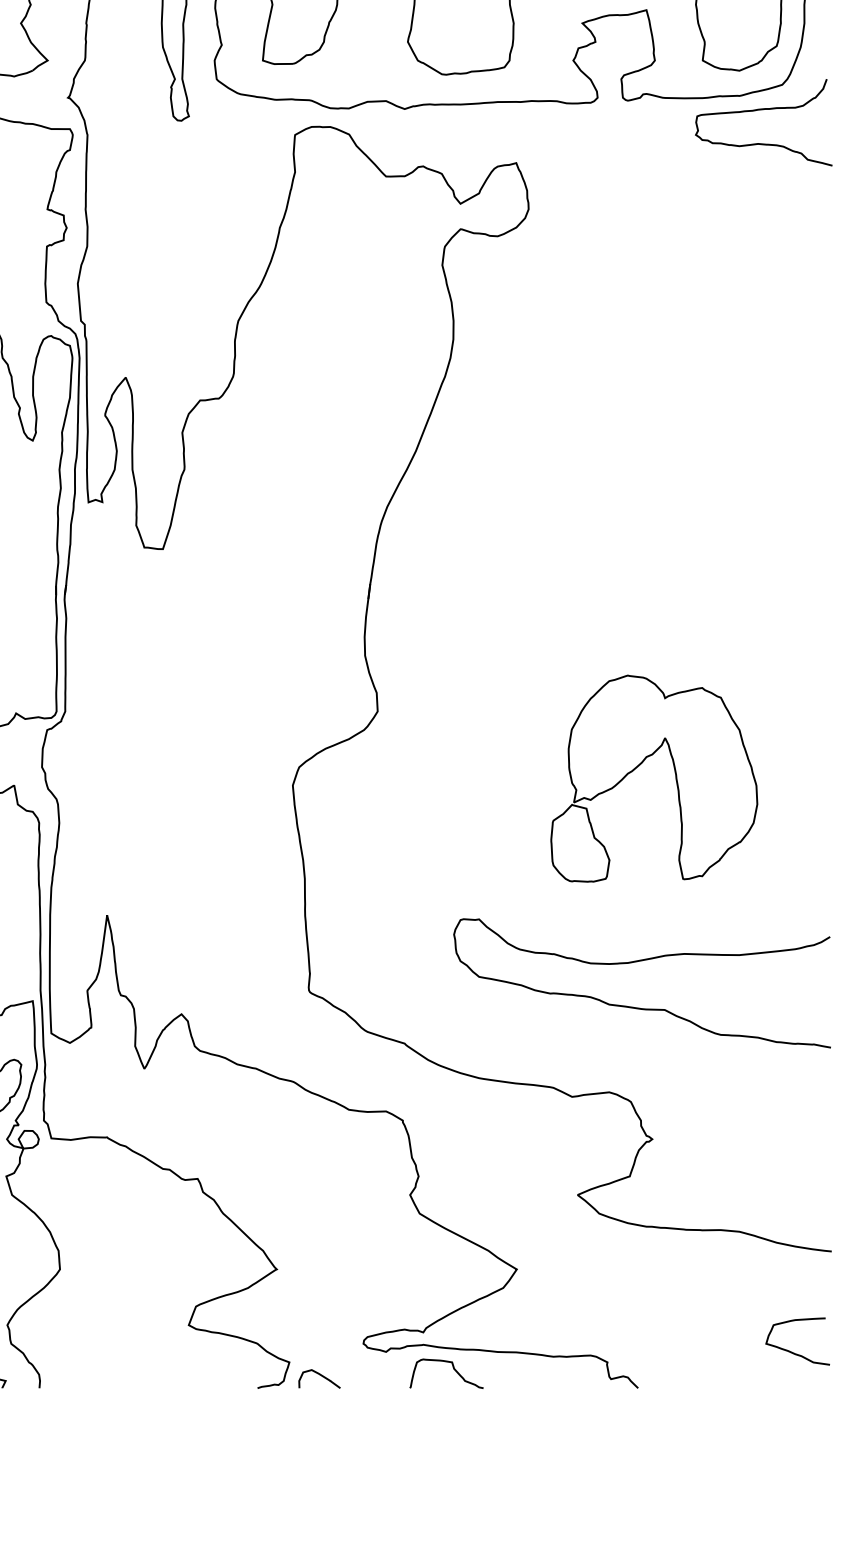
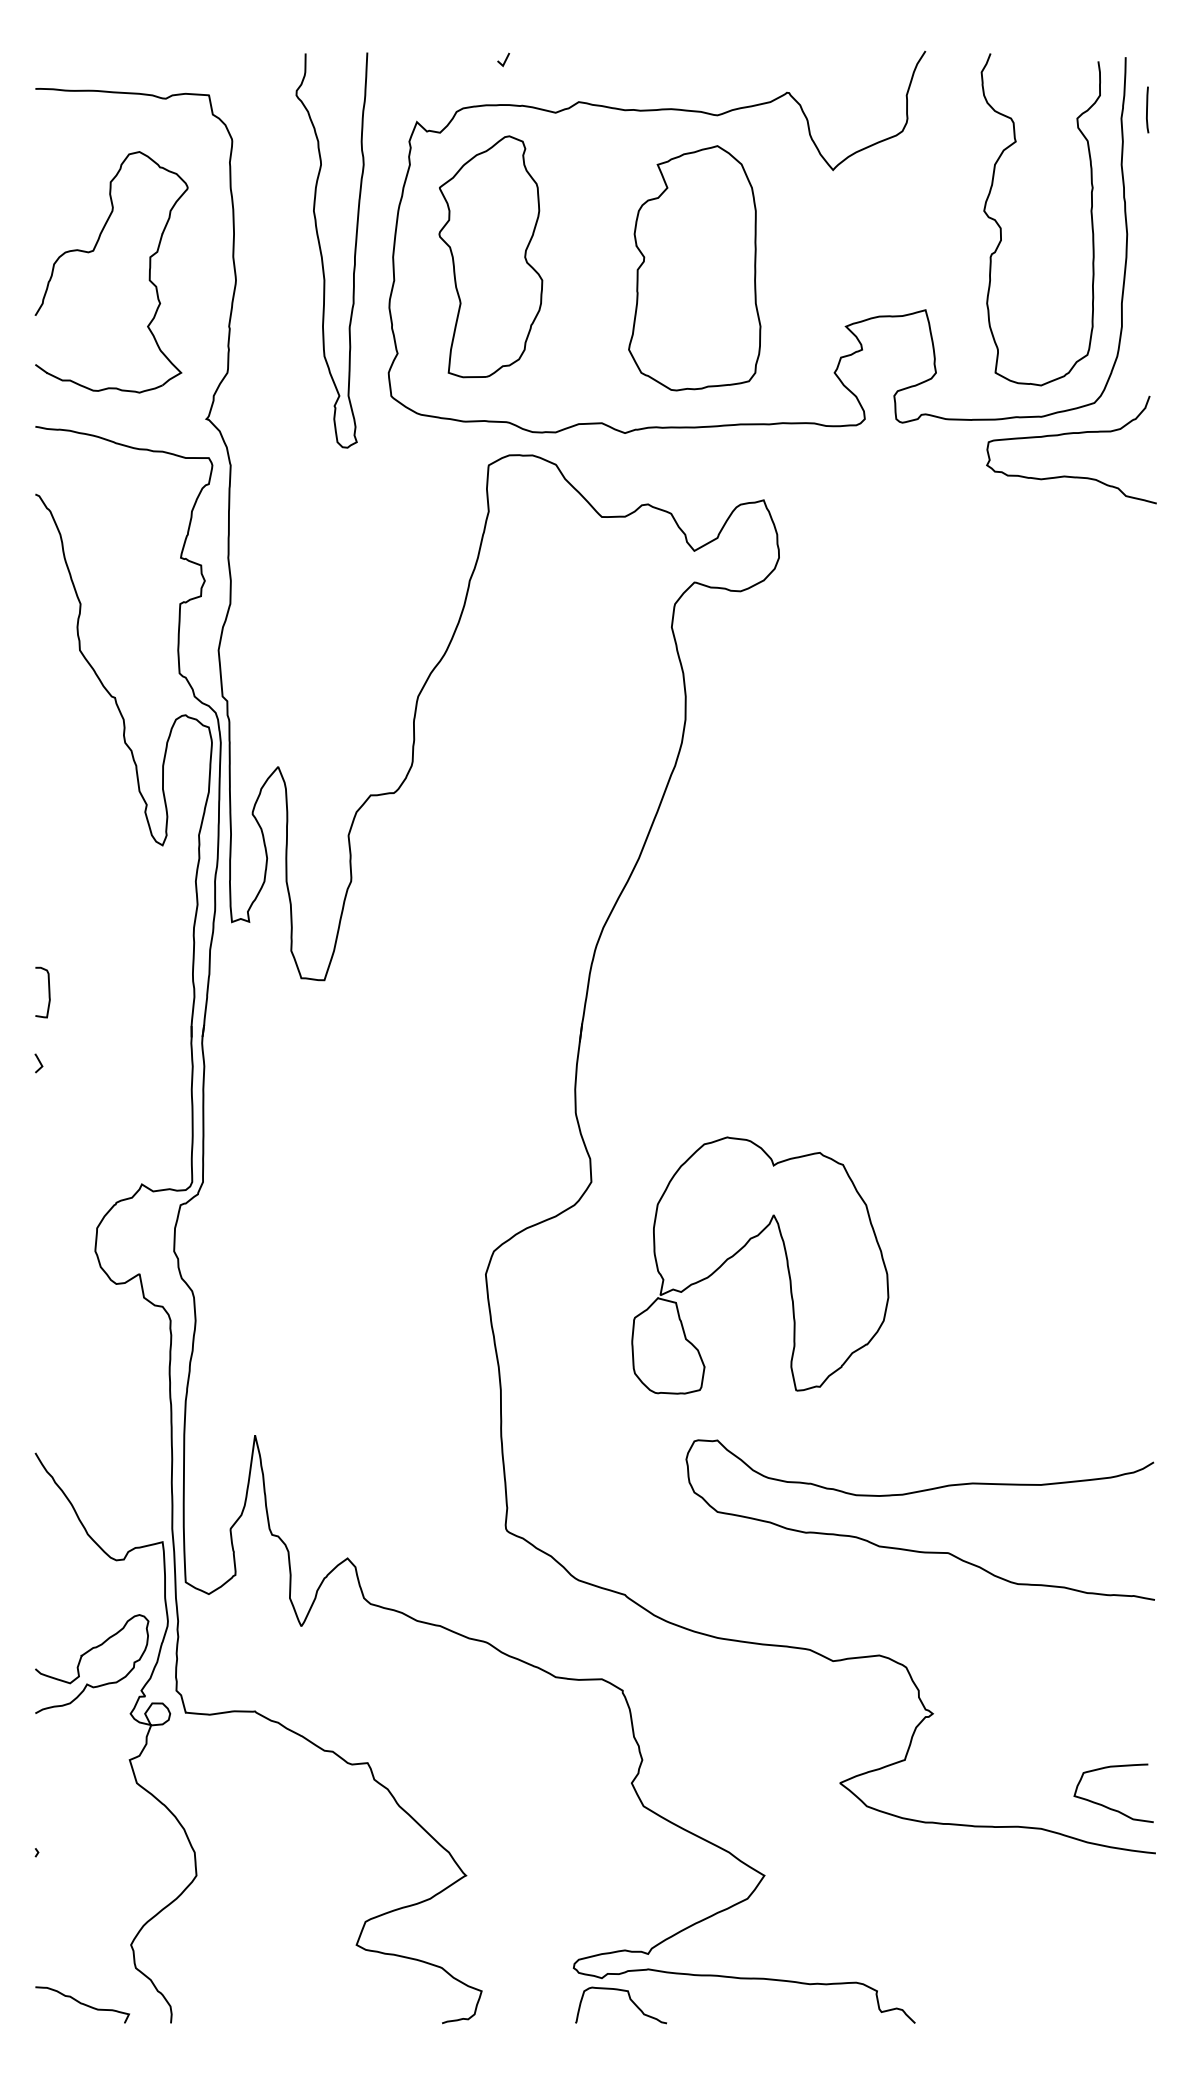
part: (640, 764) -> (743, 1248), moved
curve: (792, 1352) -> (1107, 1806), moved
curve: (453, 1369) -> (629, 1999), moved
curve: (321, 1376) -> (521, 2008), removed

